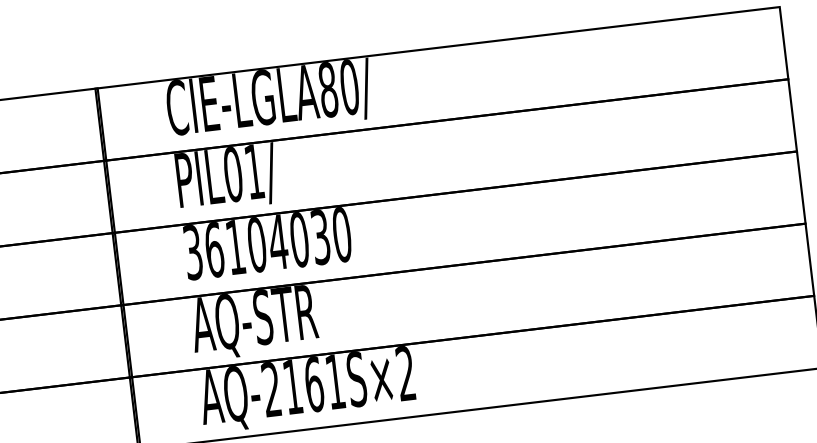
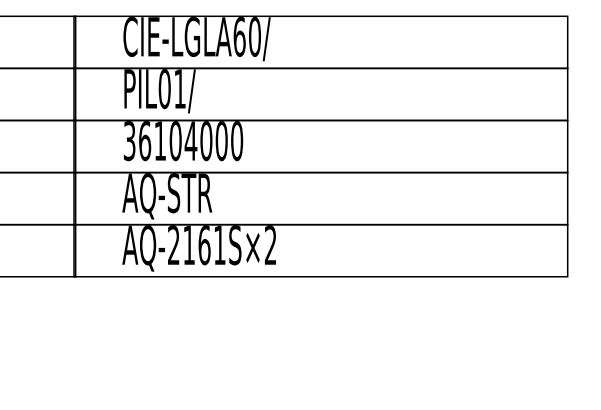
text: (328, 89) -> (239, 36), CIE-LGLA80/ -> CIE-LGLA60/
text: (320, 237) -> (221, 141), 36104030 -> 36104000

